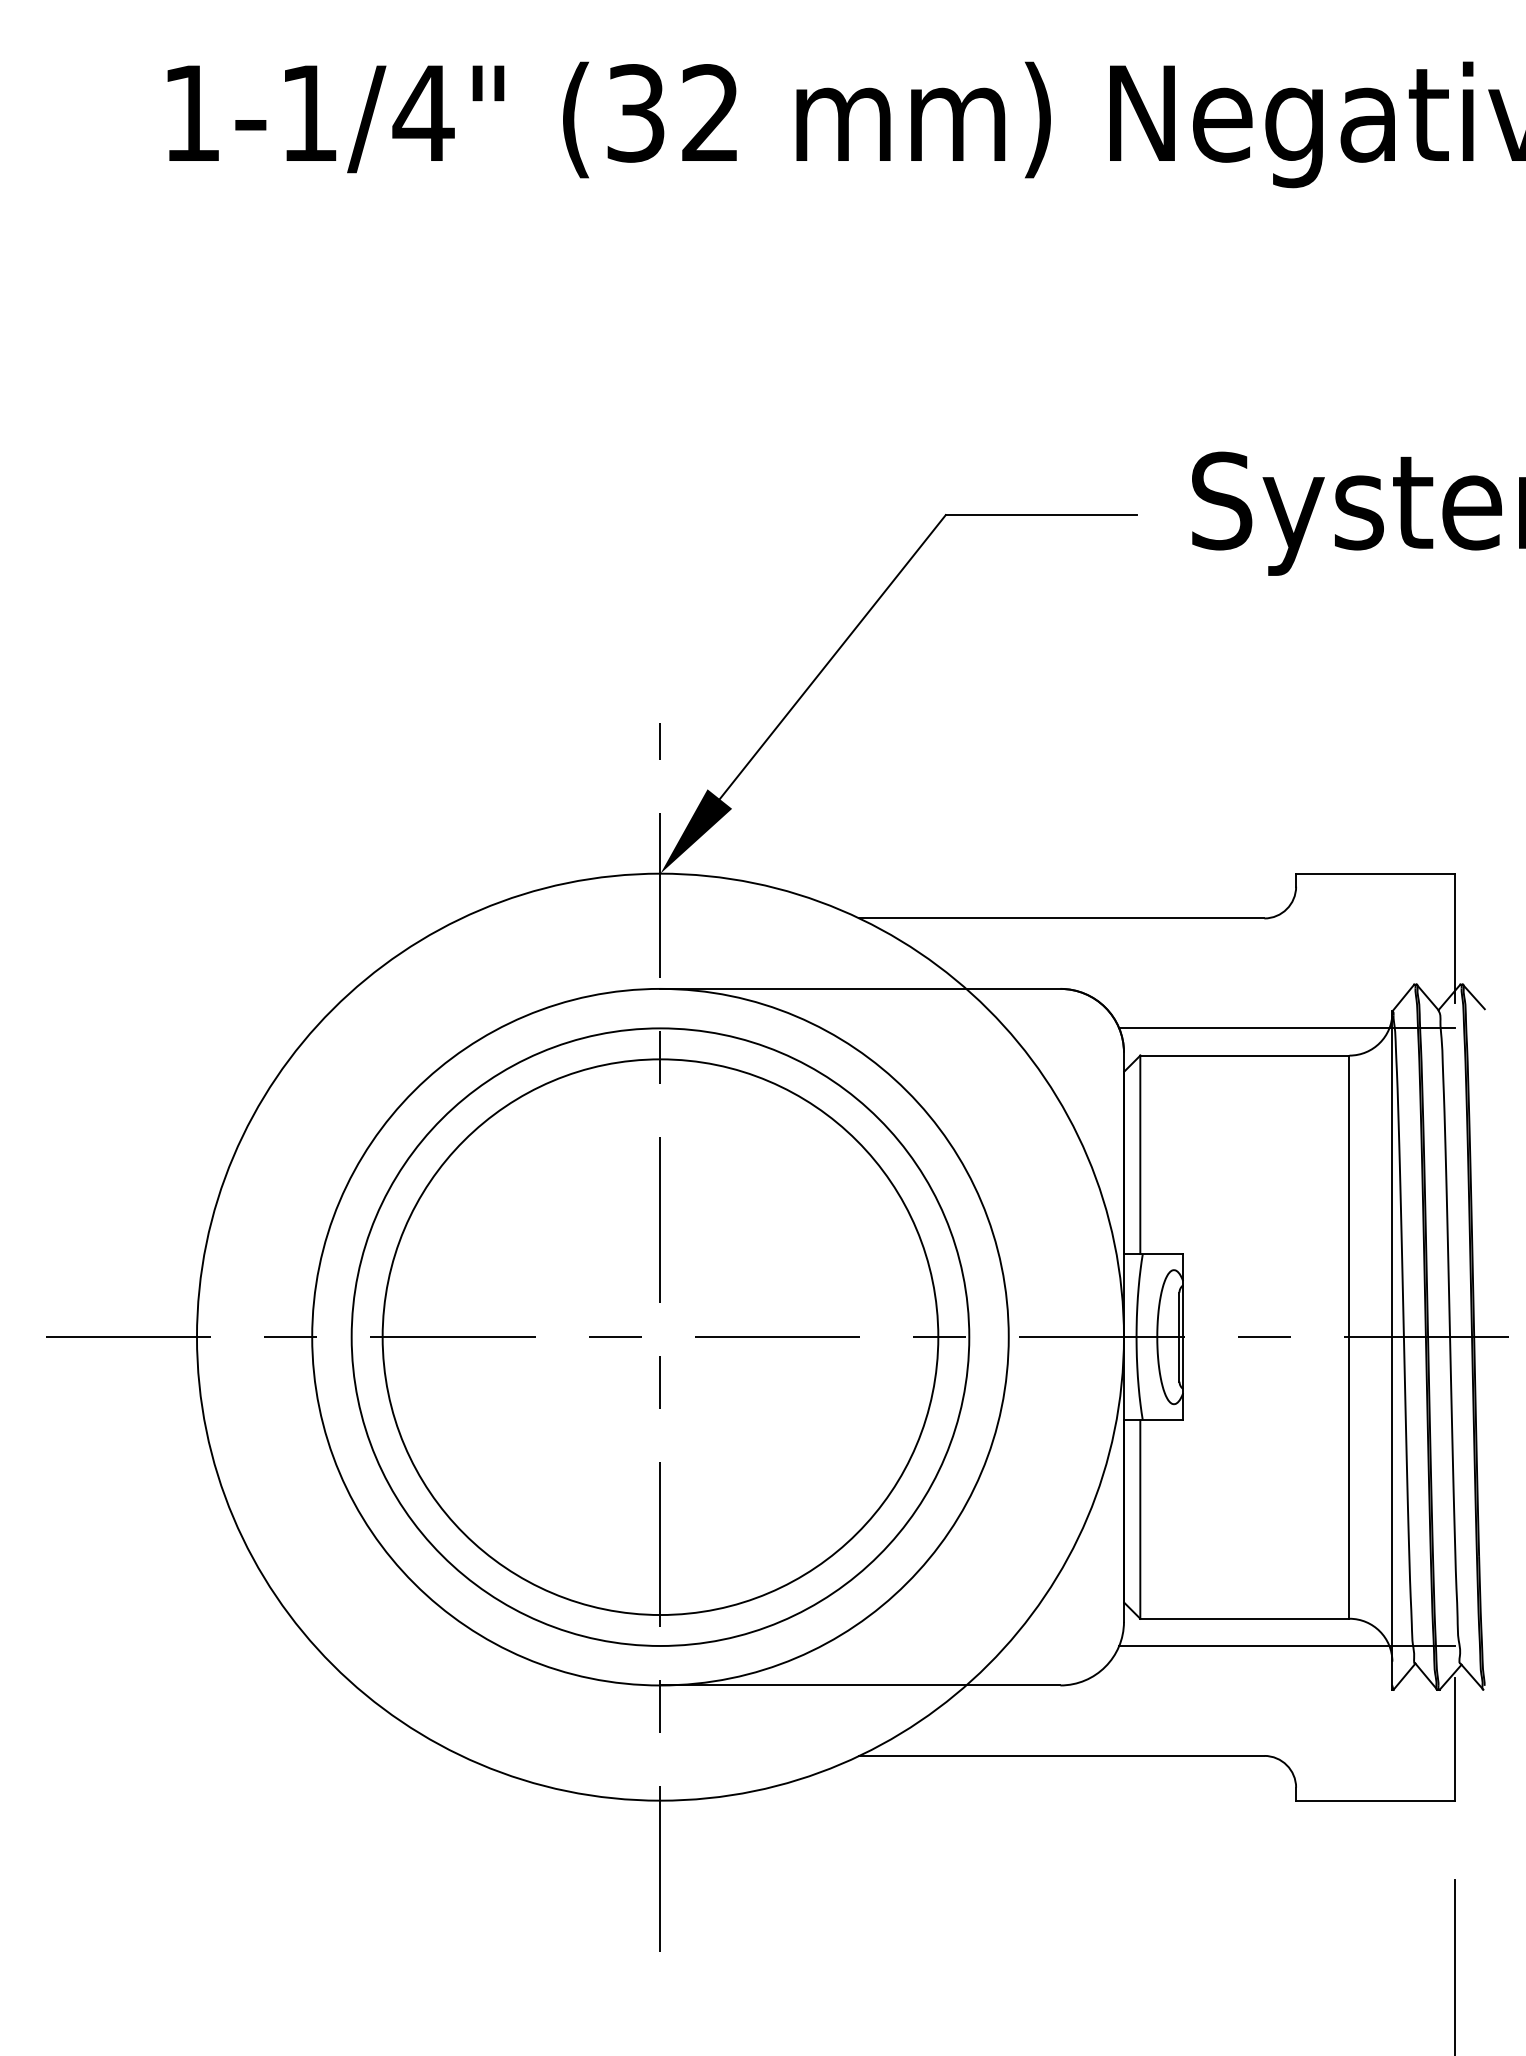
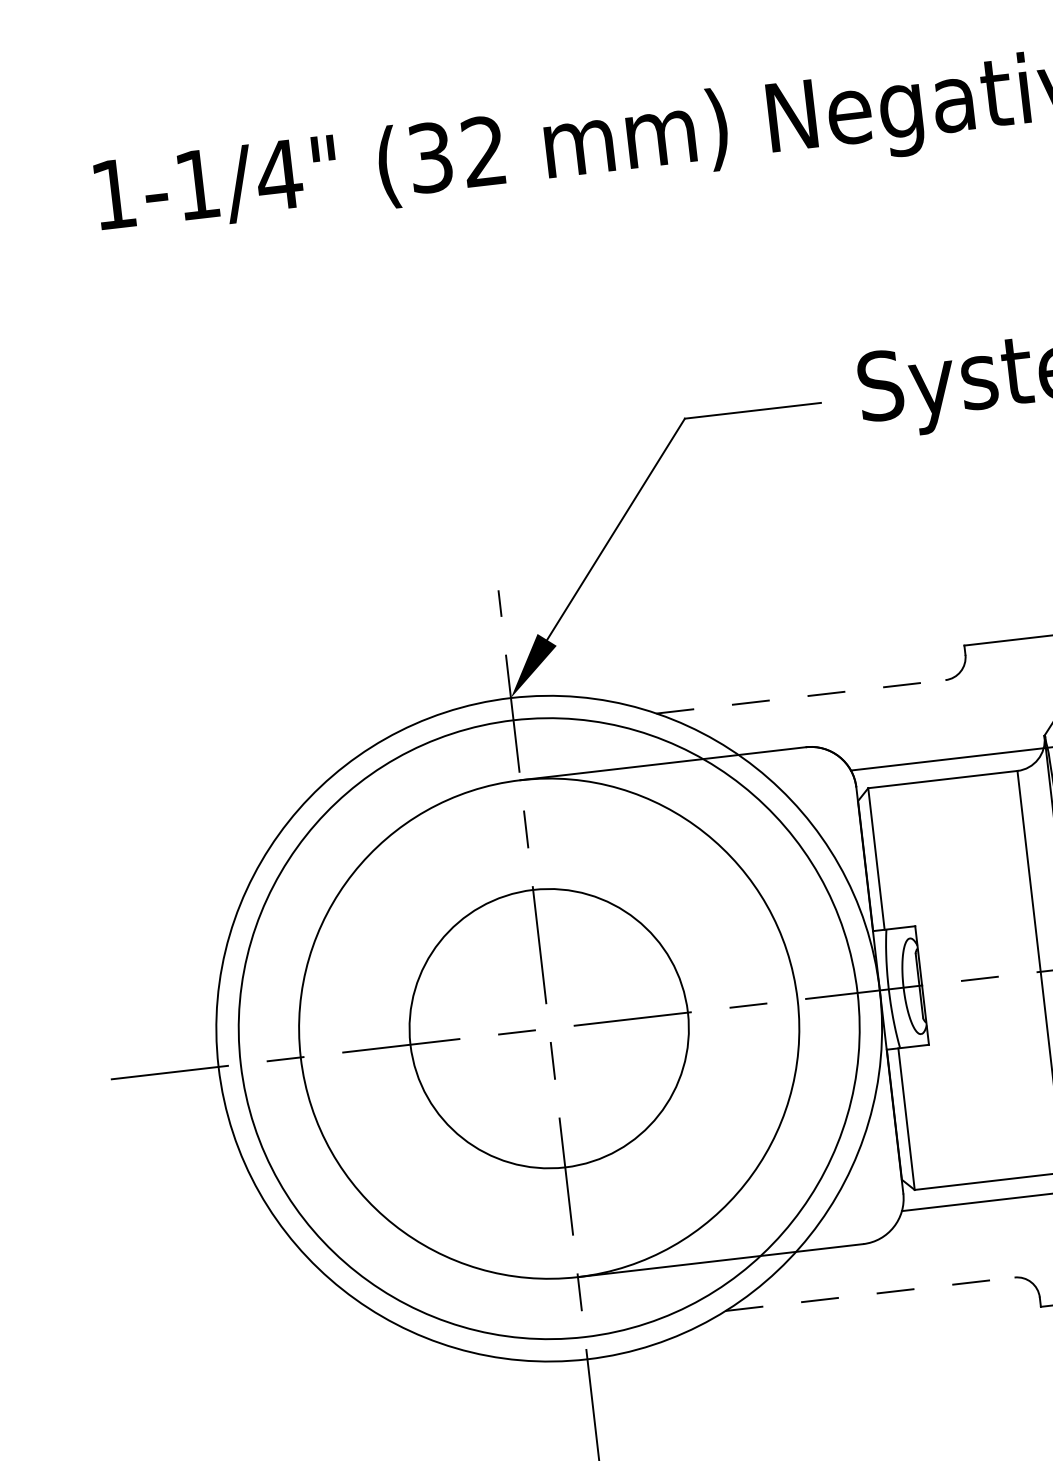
line: (1061, 918) -> (800, 696), solid -> dashed
circle: (660, 1336) -> (549, 1028), size x1.4
circle: (660, 1337) -> (549, 1028), size x0.7
line: (1061, 1755) -> (869, 1293), solid -> dashed

